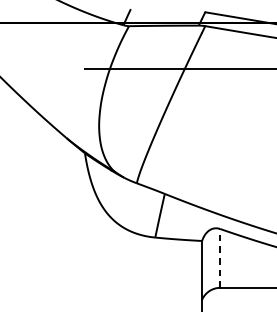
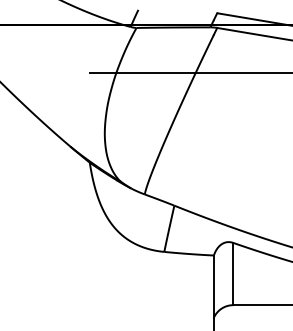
line: (220, 257) -> (233, 273), dashed -> solid

